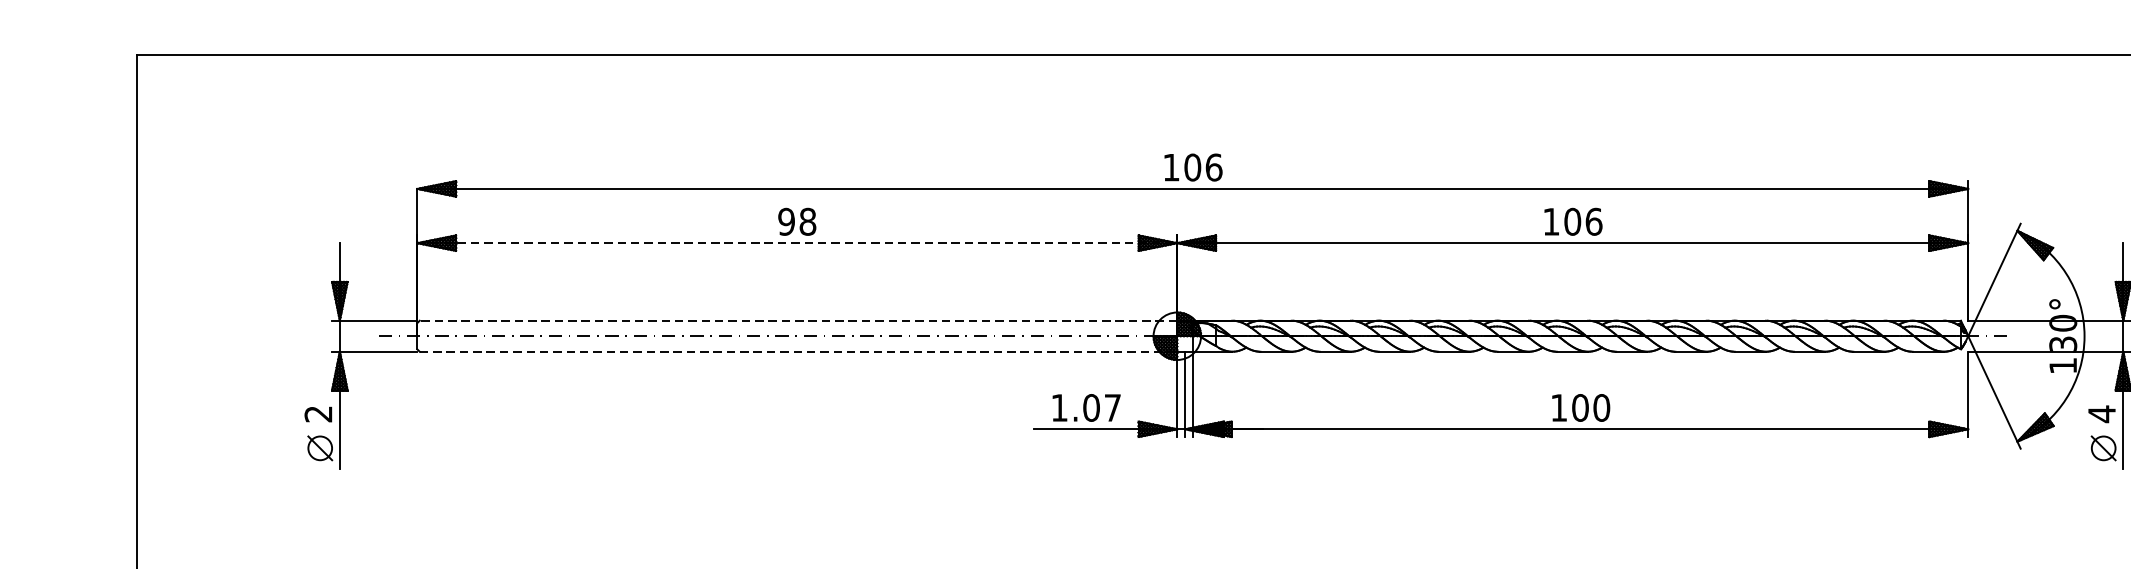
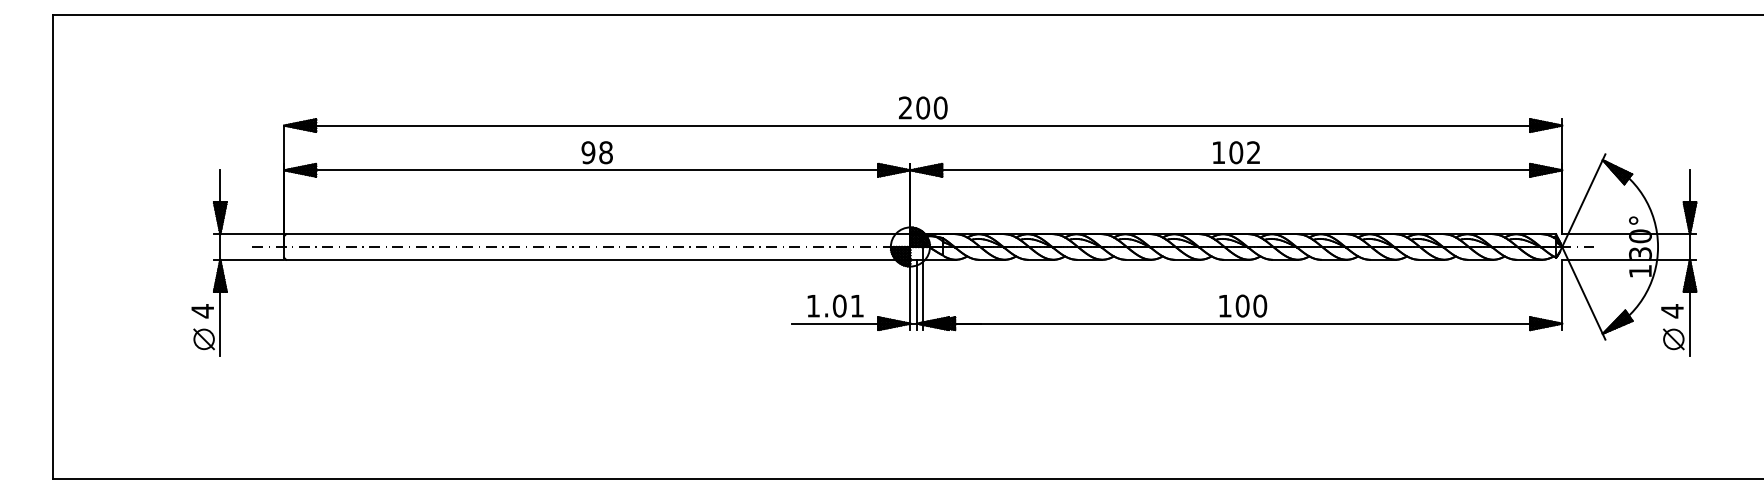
text: (1193, 166) -> (923, 107), 106 -> 200
text: (1593, 221) -> (1253, 152), 106 -> 102
line: (797, 243) -> (597, 170), dashed -> solid
line: (797, 321) -> (597, 234), dashed -> solid
line: (798, 351) -> (598, 259), dashed -> solid
text: (1111, 408) -> (856, 306), 1.07 -> 1.01
text: (318, 414) -> (202, 311), 2 -> 4

